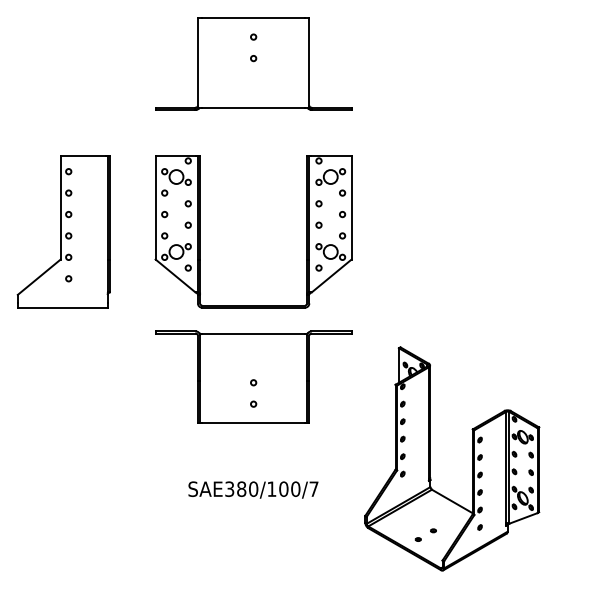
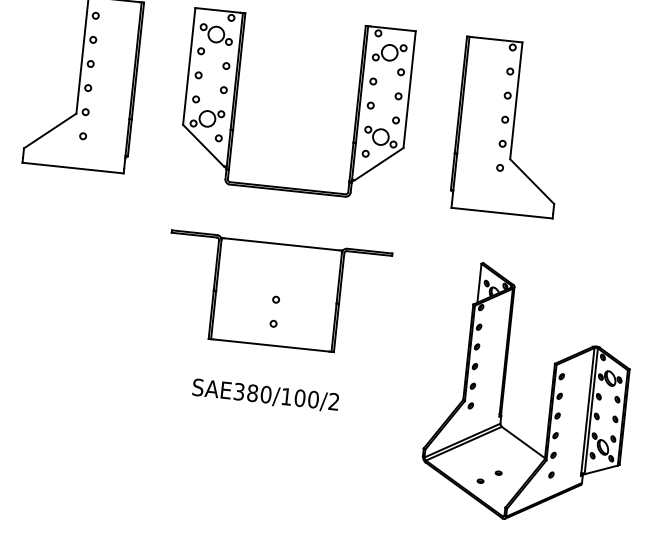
part: (443, 231) -> (510, 127), added
part: (253, 376) -> (276, 292), moved
part: (472, 458) -> (551, 396), moved
text: (313, 488) -> (333, 400), SAE380/100/7 -> SAE380/100/2

